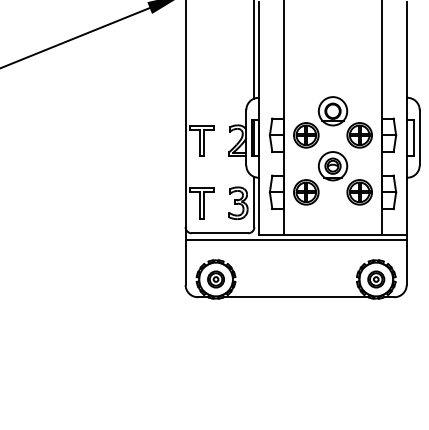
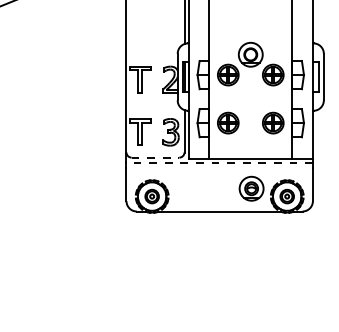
part: (333, 166) -> (252, 188), moved
line: (220, 233) -> (155, 157), solid -> dashed
line: (296, 239) -> (219, 162), solid -> dashed

